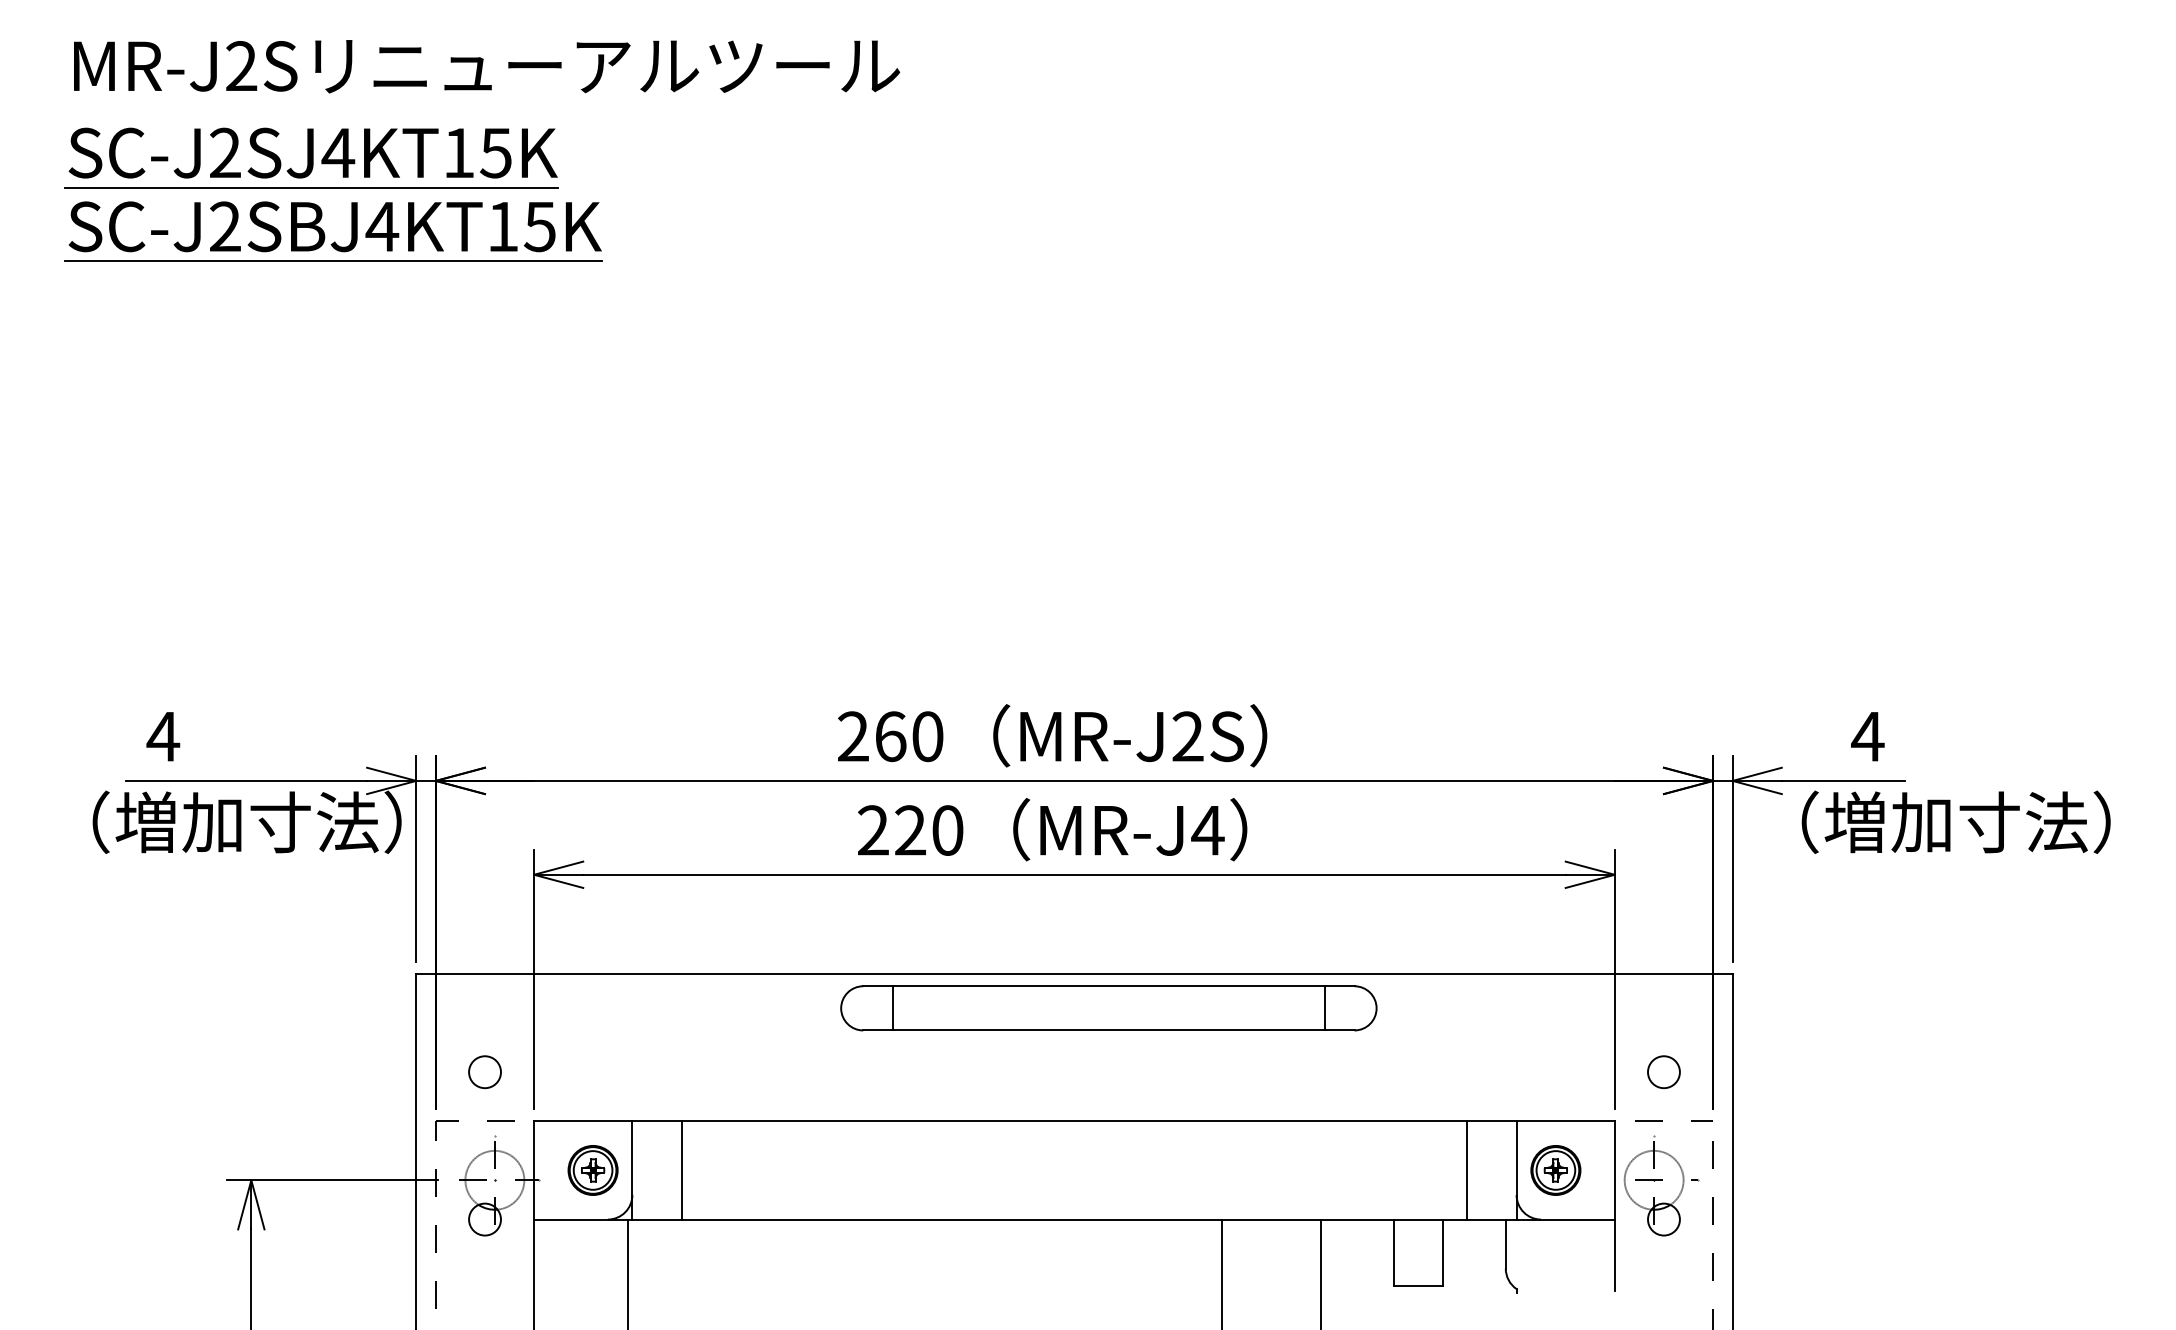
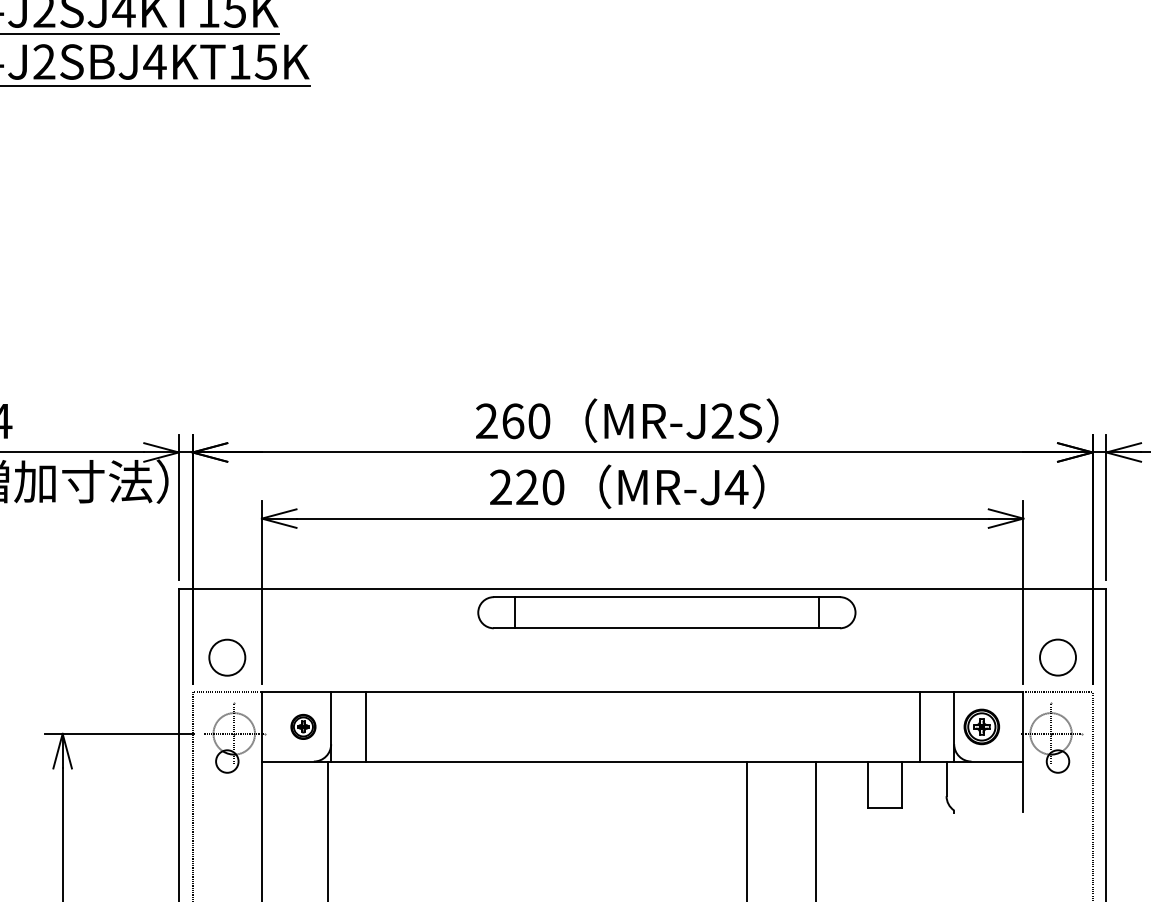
circle: (485, 1072) -> (227, 657), size x1.6
circle: (1663, 1072) -> (1057, 657), size x1.6
part: (592, 1170) -> (303, 726), size x0.7

